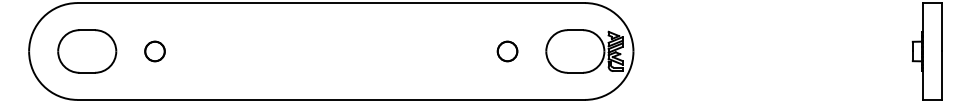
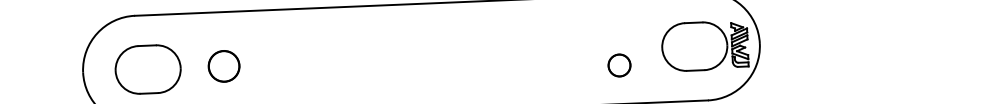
part: (154, 51) -> (223, 66), size x1.4
part: (507, 51) -> (619, 65), moved

